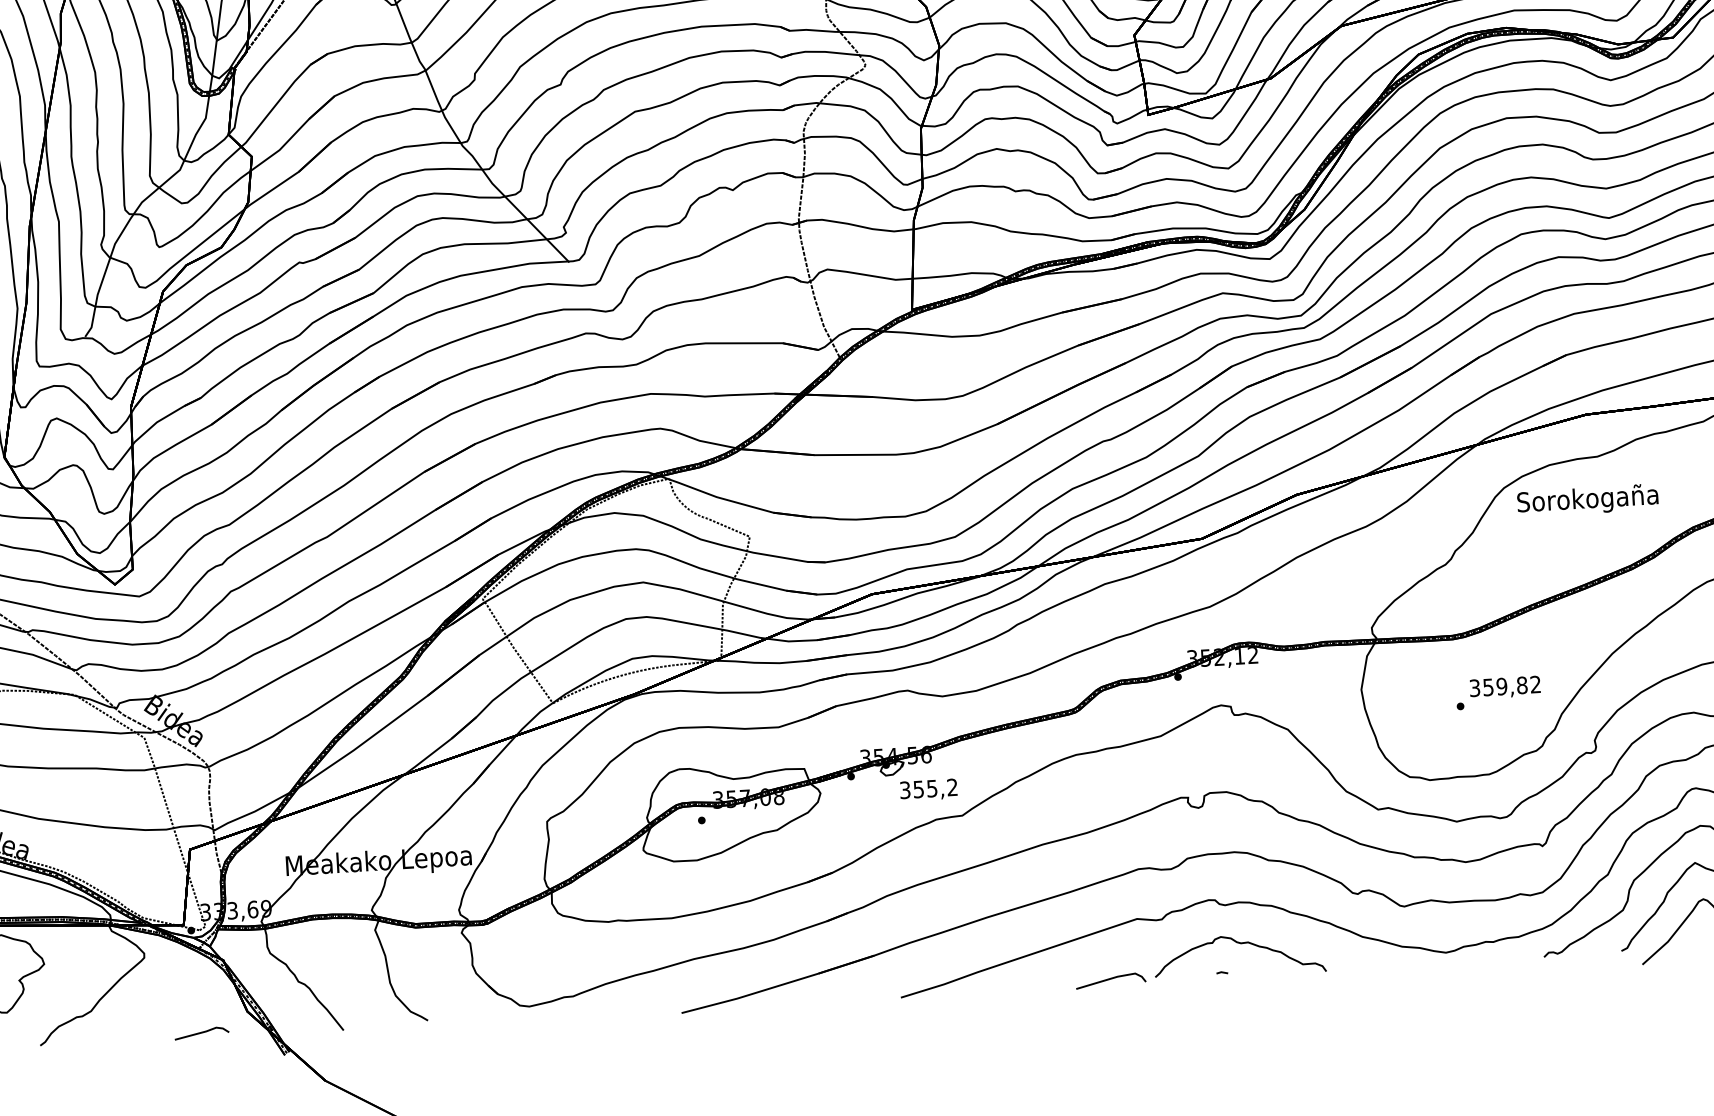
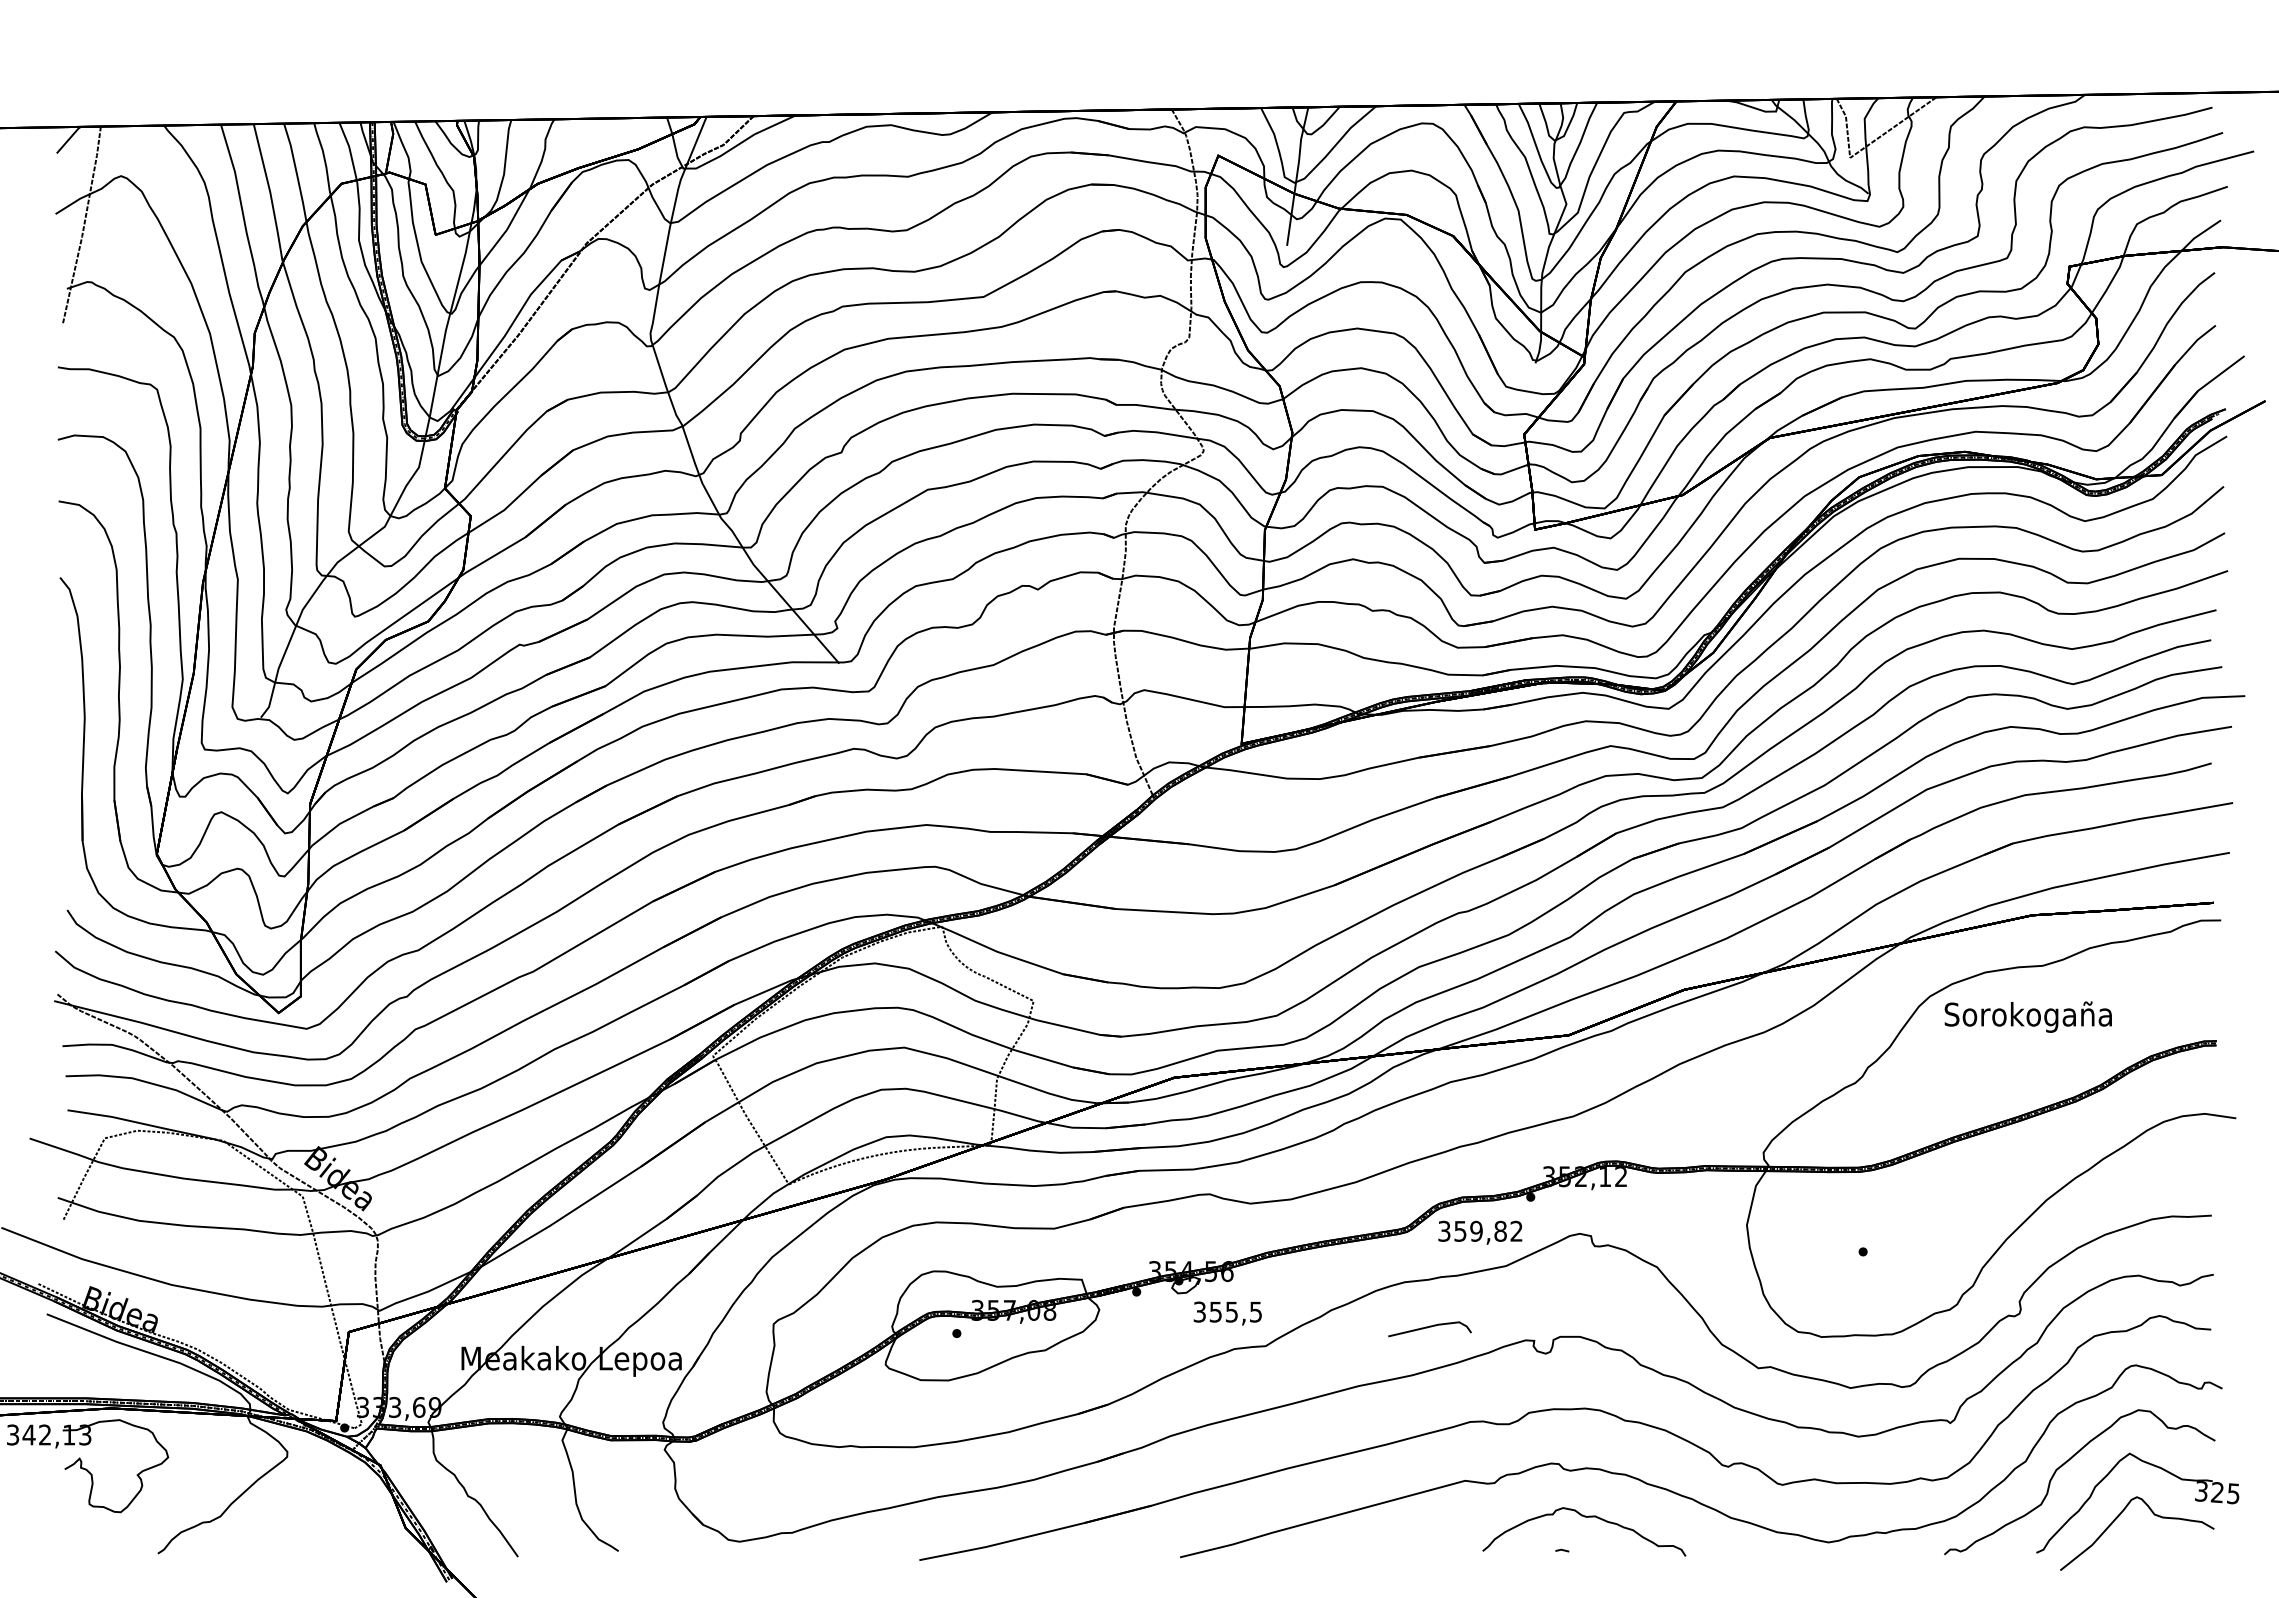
text: (1505, 687) -> (1480, 1232), moved
text: (952, 786) -> (1255, 1311), 355,2 -> 355,5
line: (1110, 979) -> (1429, 1327), moved
line: (201, 1032) -> (349, 1549), removed

